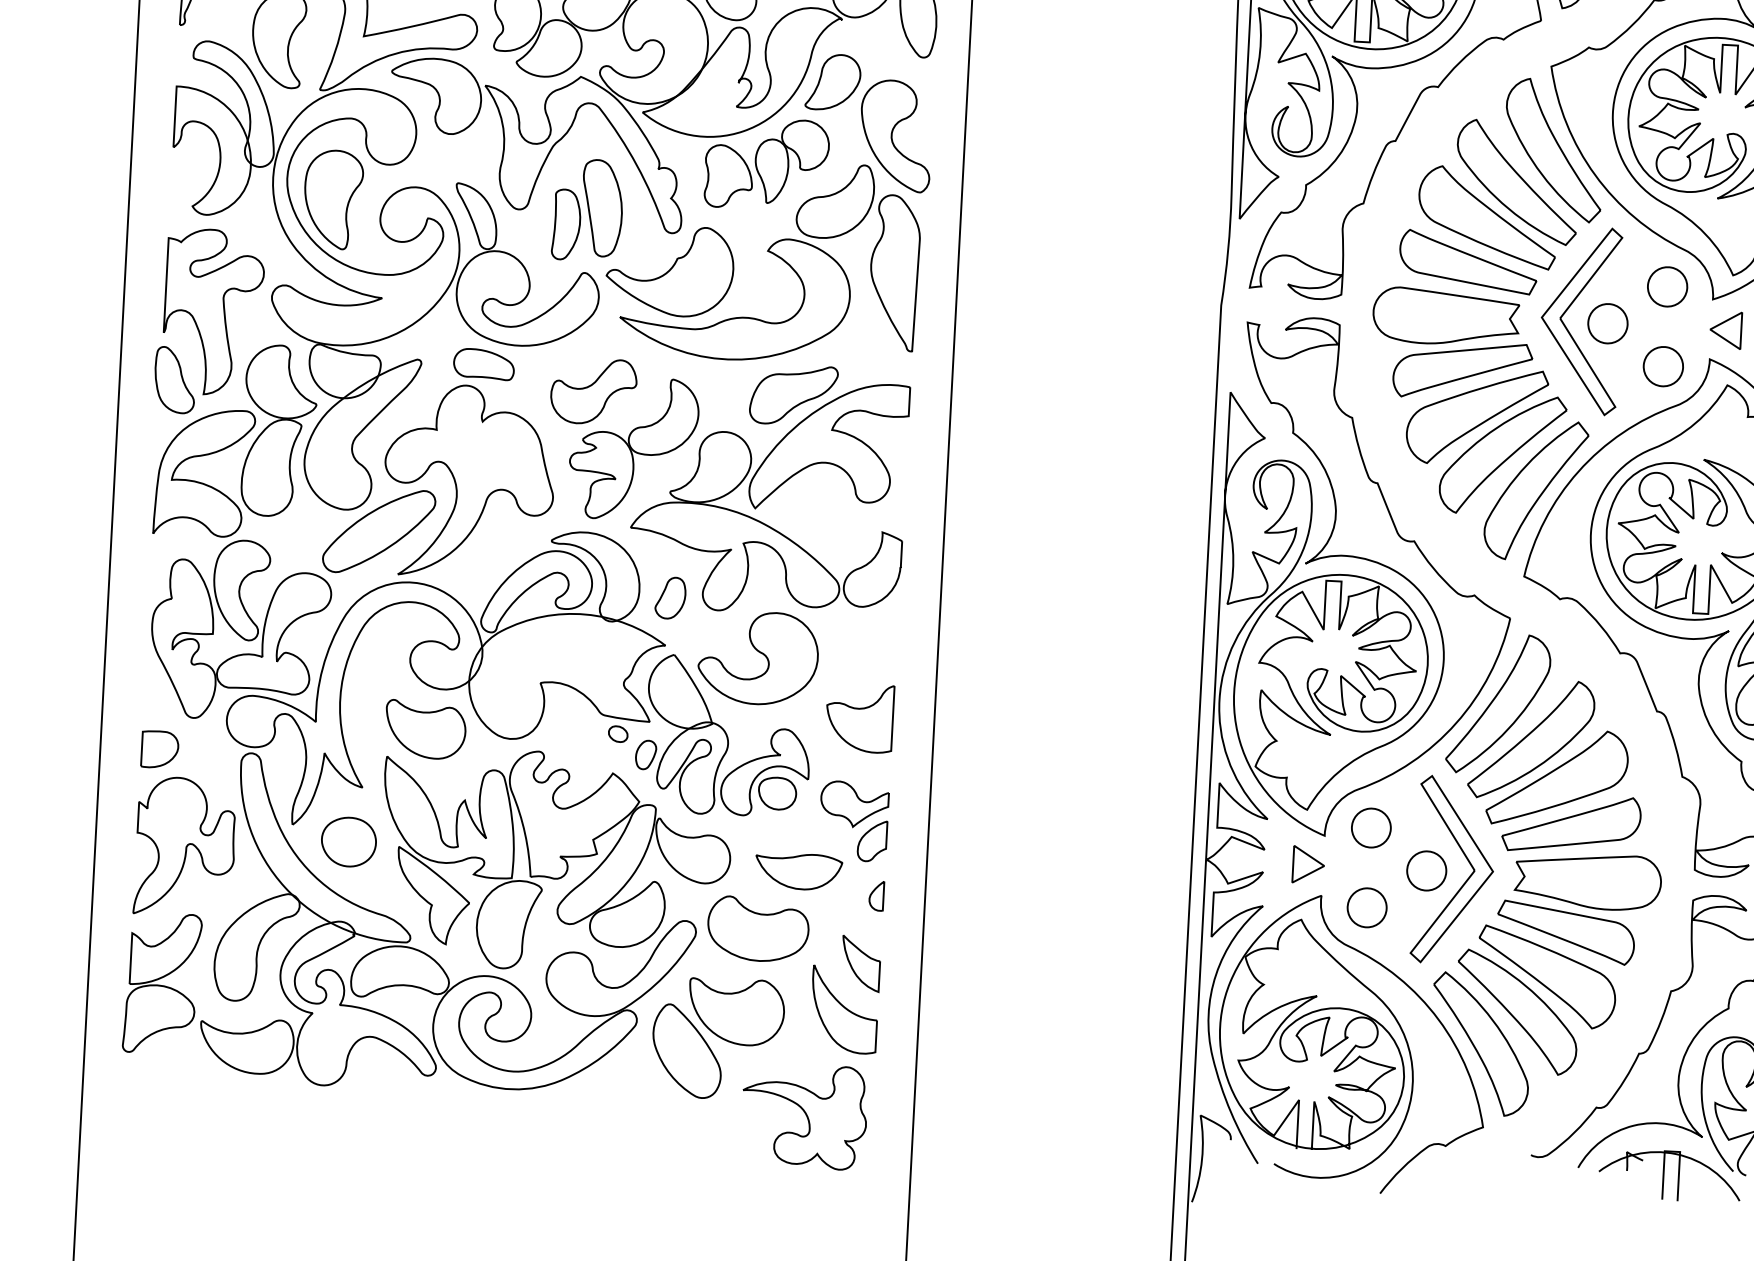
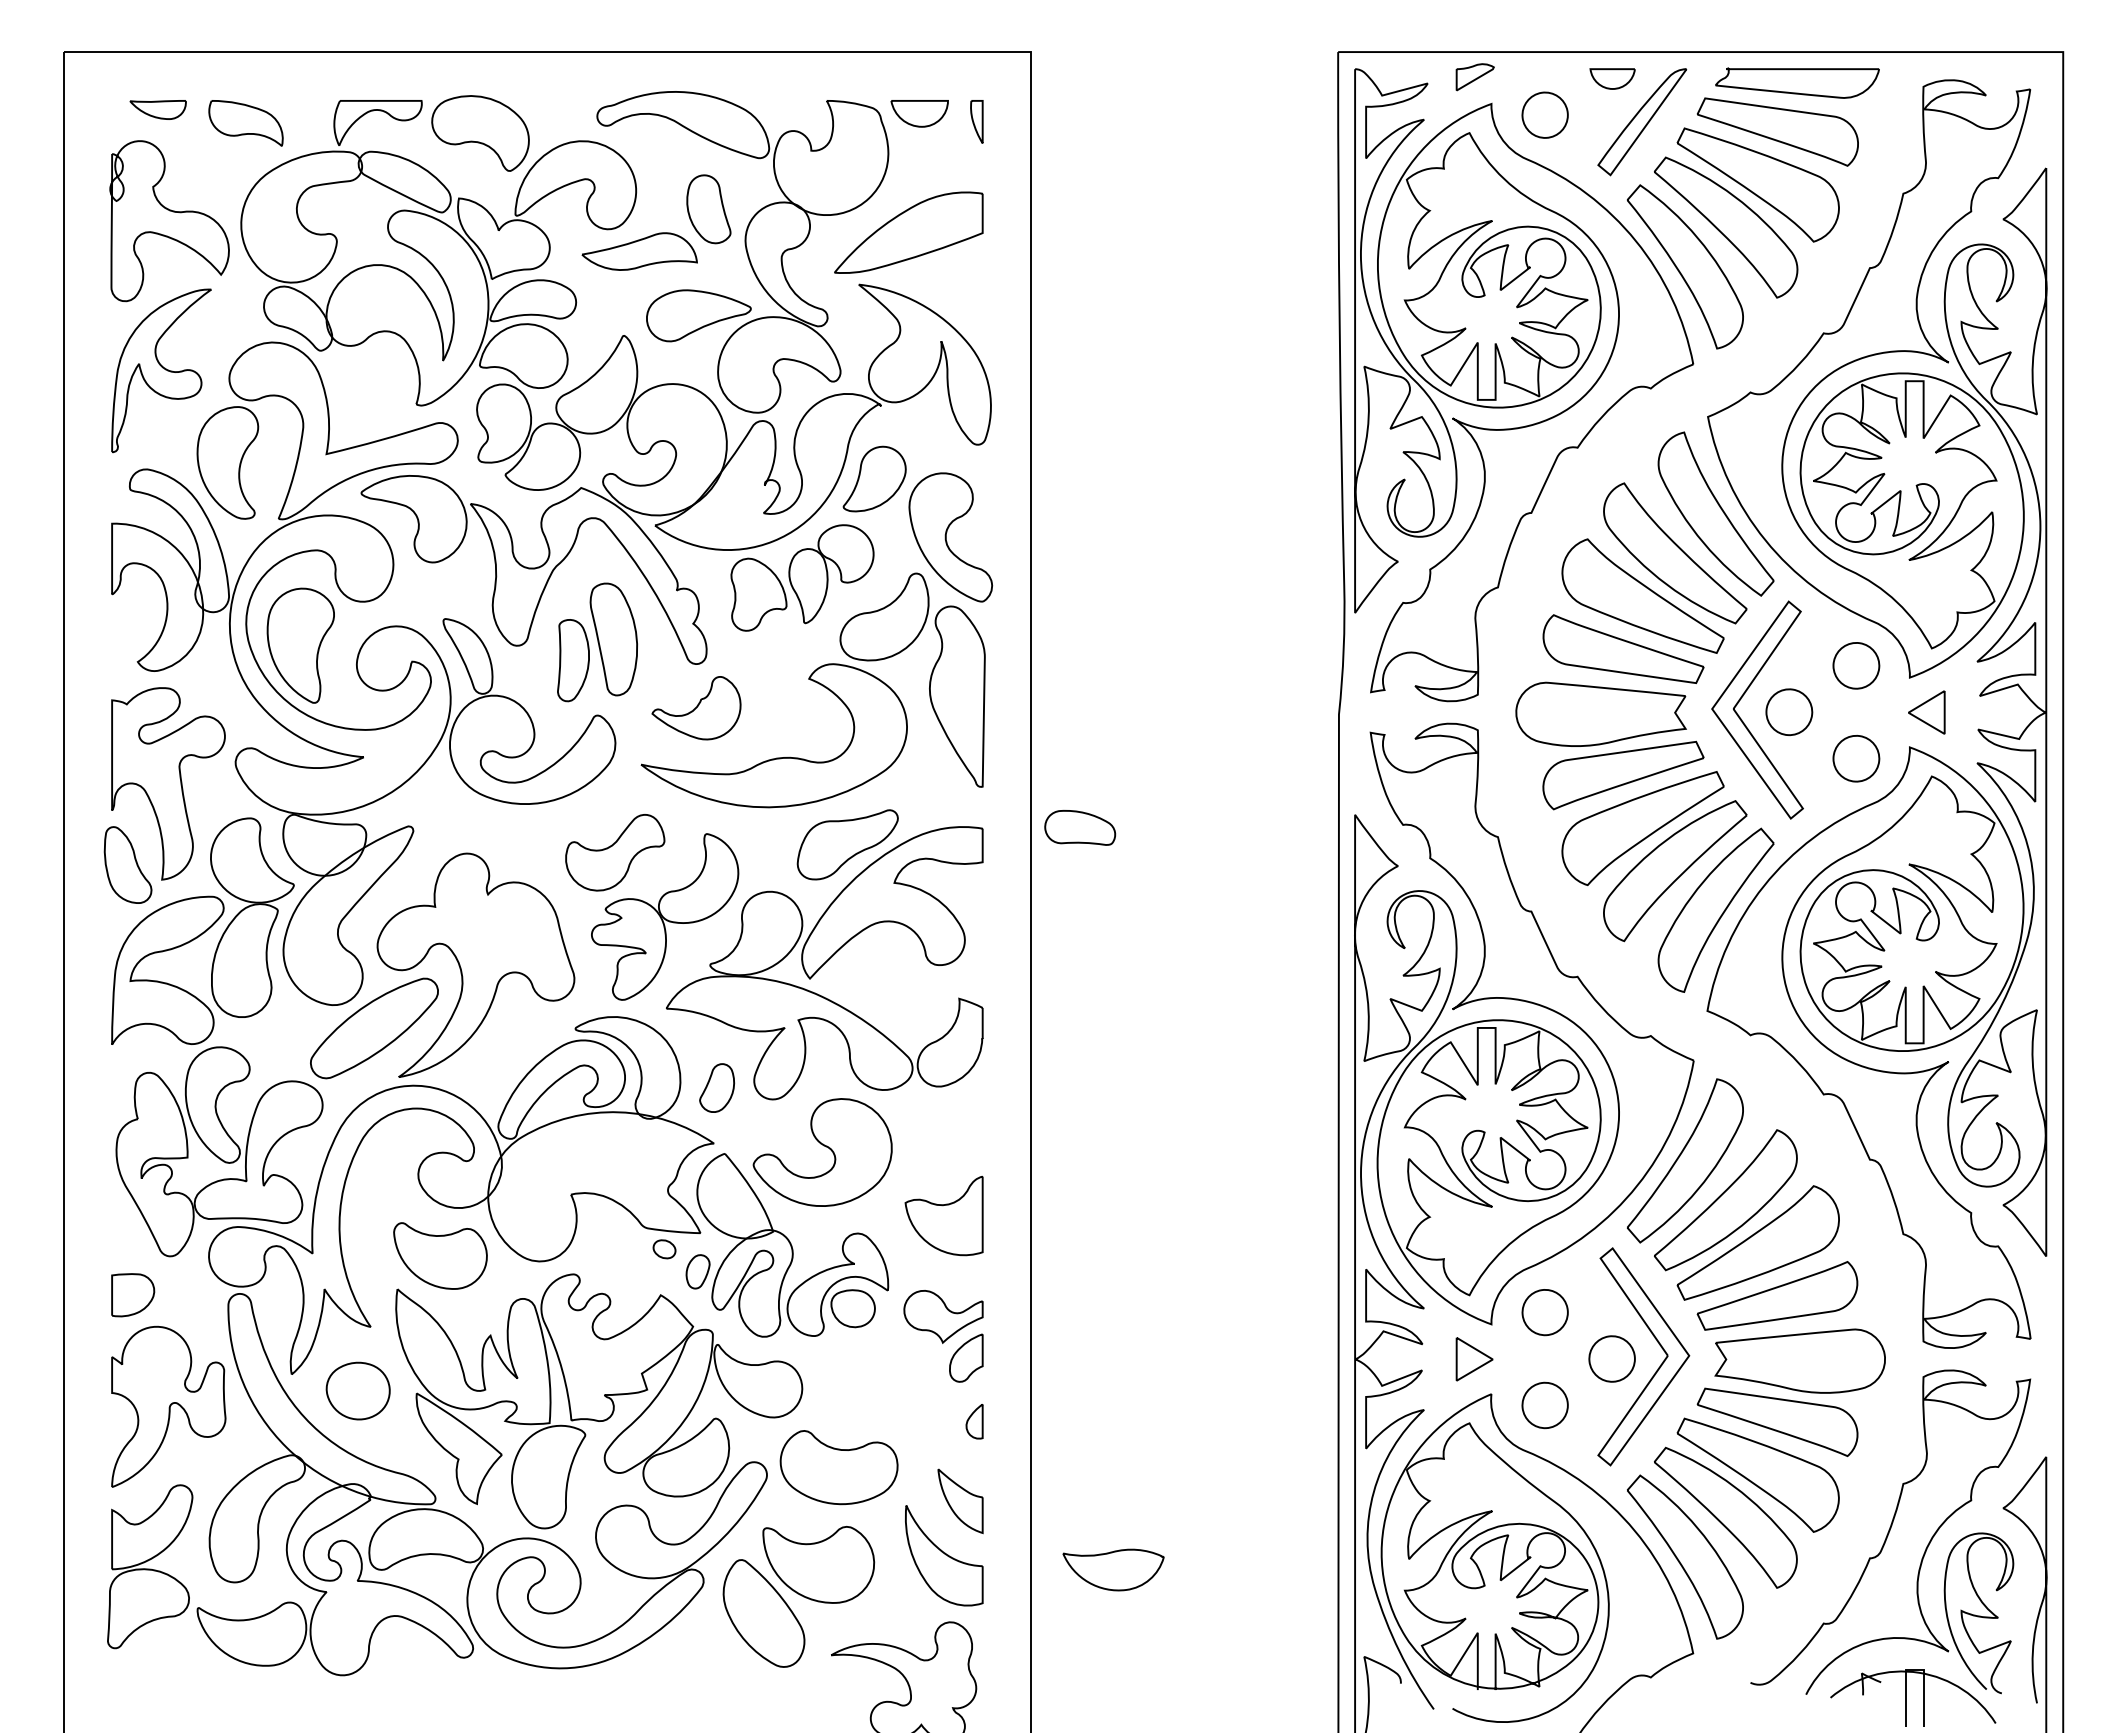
part: (669, 271) -> (696, 708), size x0.6
part: (484, 364) -> (1080, 827), moved
part: (798, 871) -> (1113, 1569), moved

